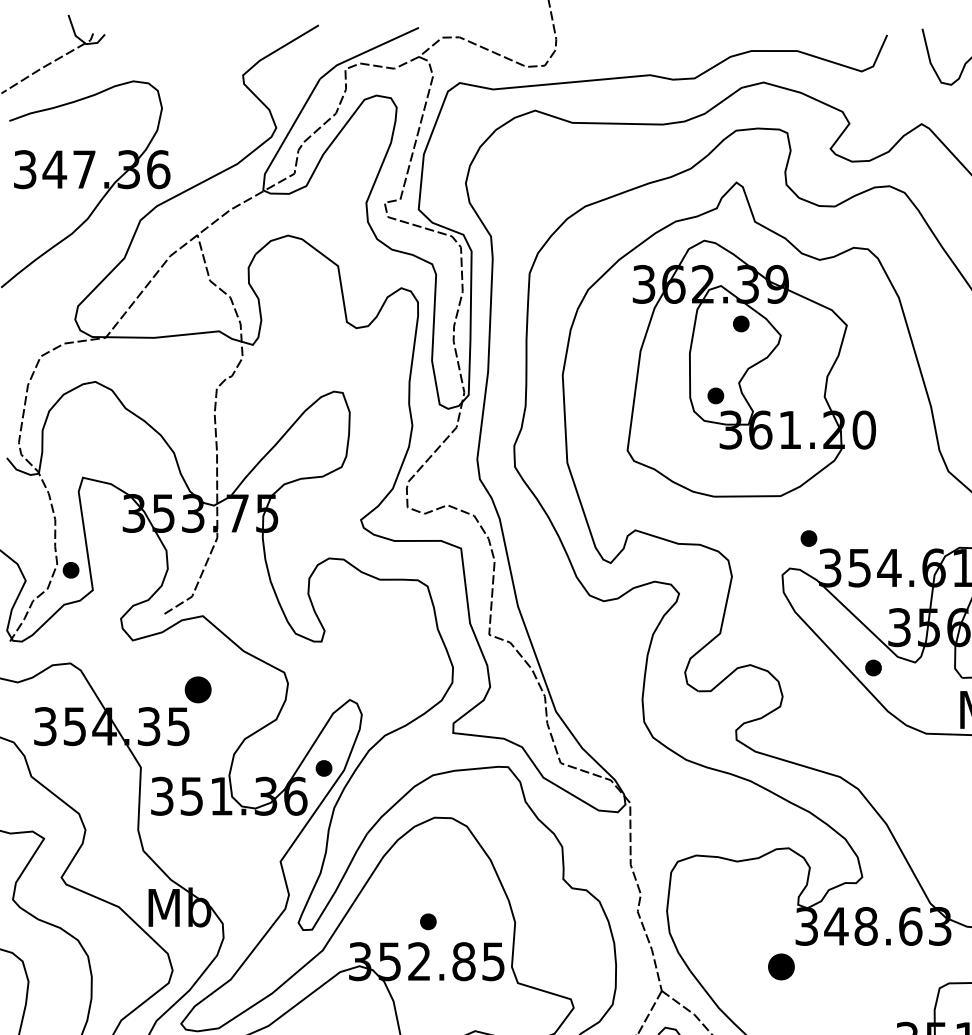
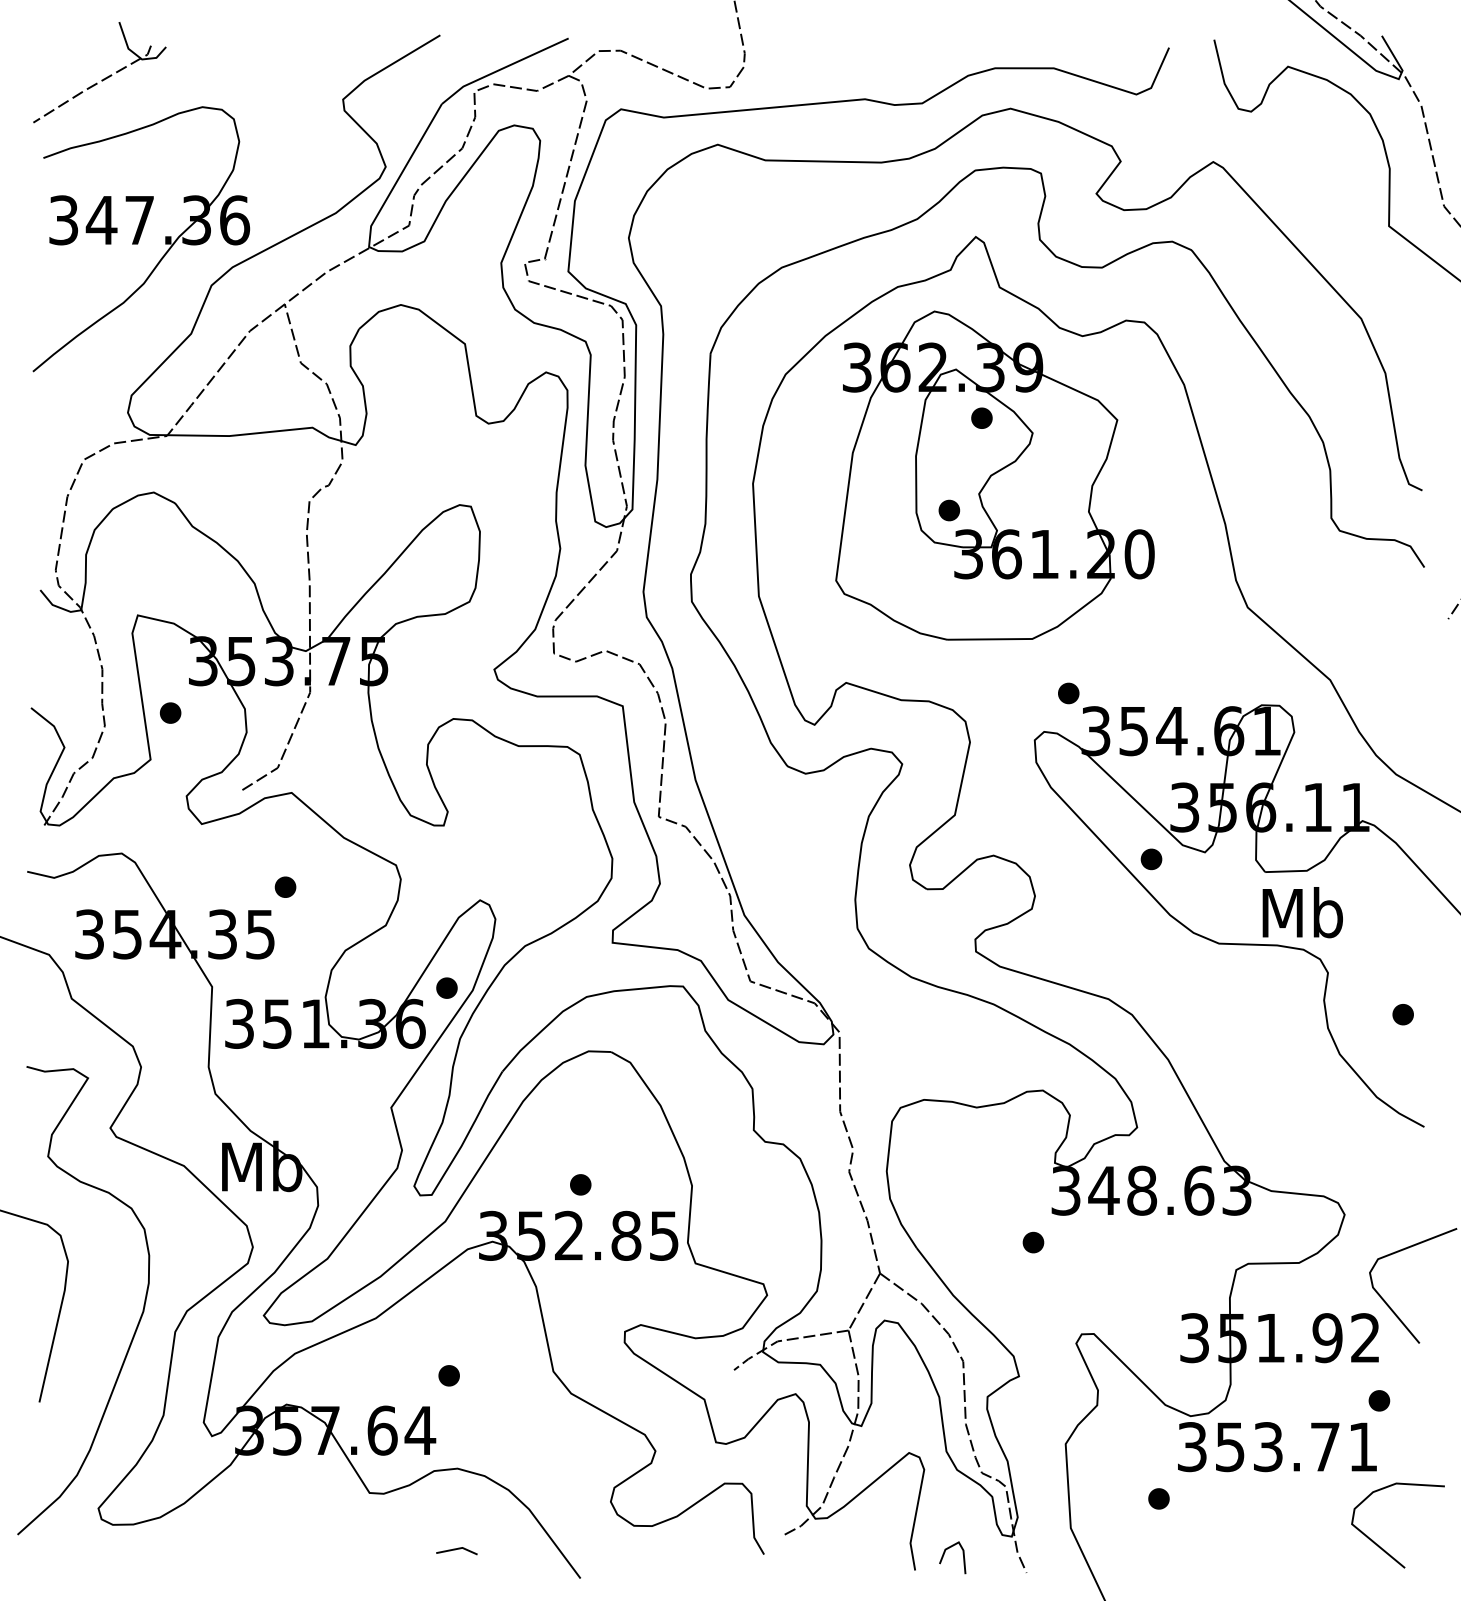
part: (70, 569) -> (170, 712), moved
part: (198, 689) -> (285, 886), size x0.62
part: (781, 966) -> (1033, 1242), size x0.62

